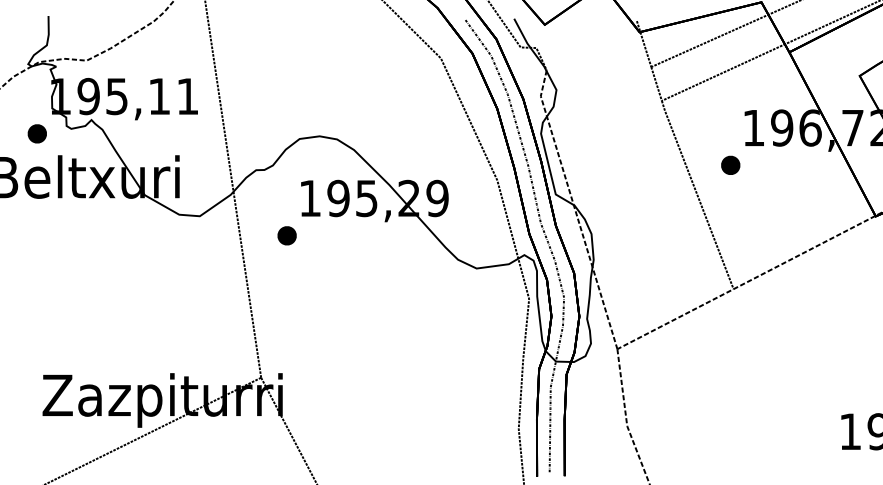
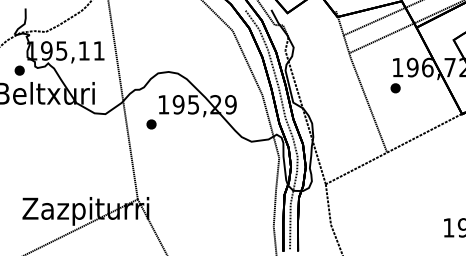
part: (730, 165) -> (395, 88), moved

